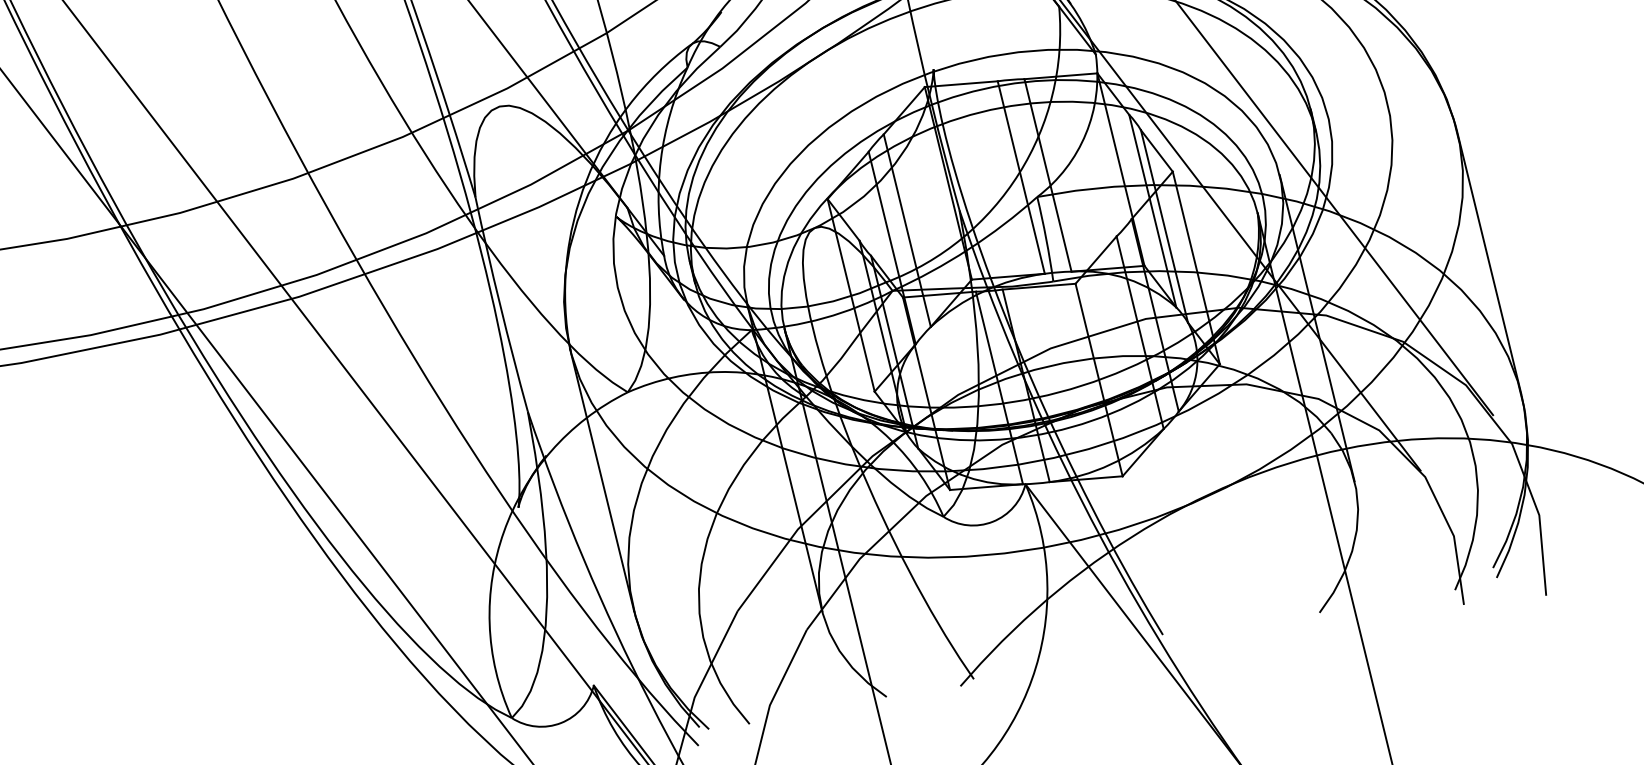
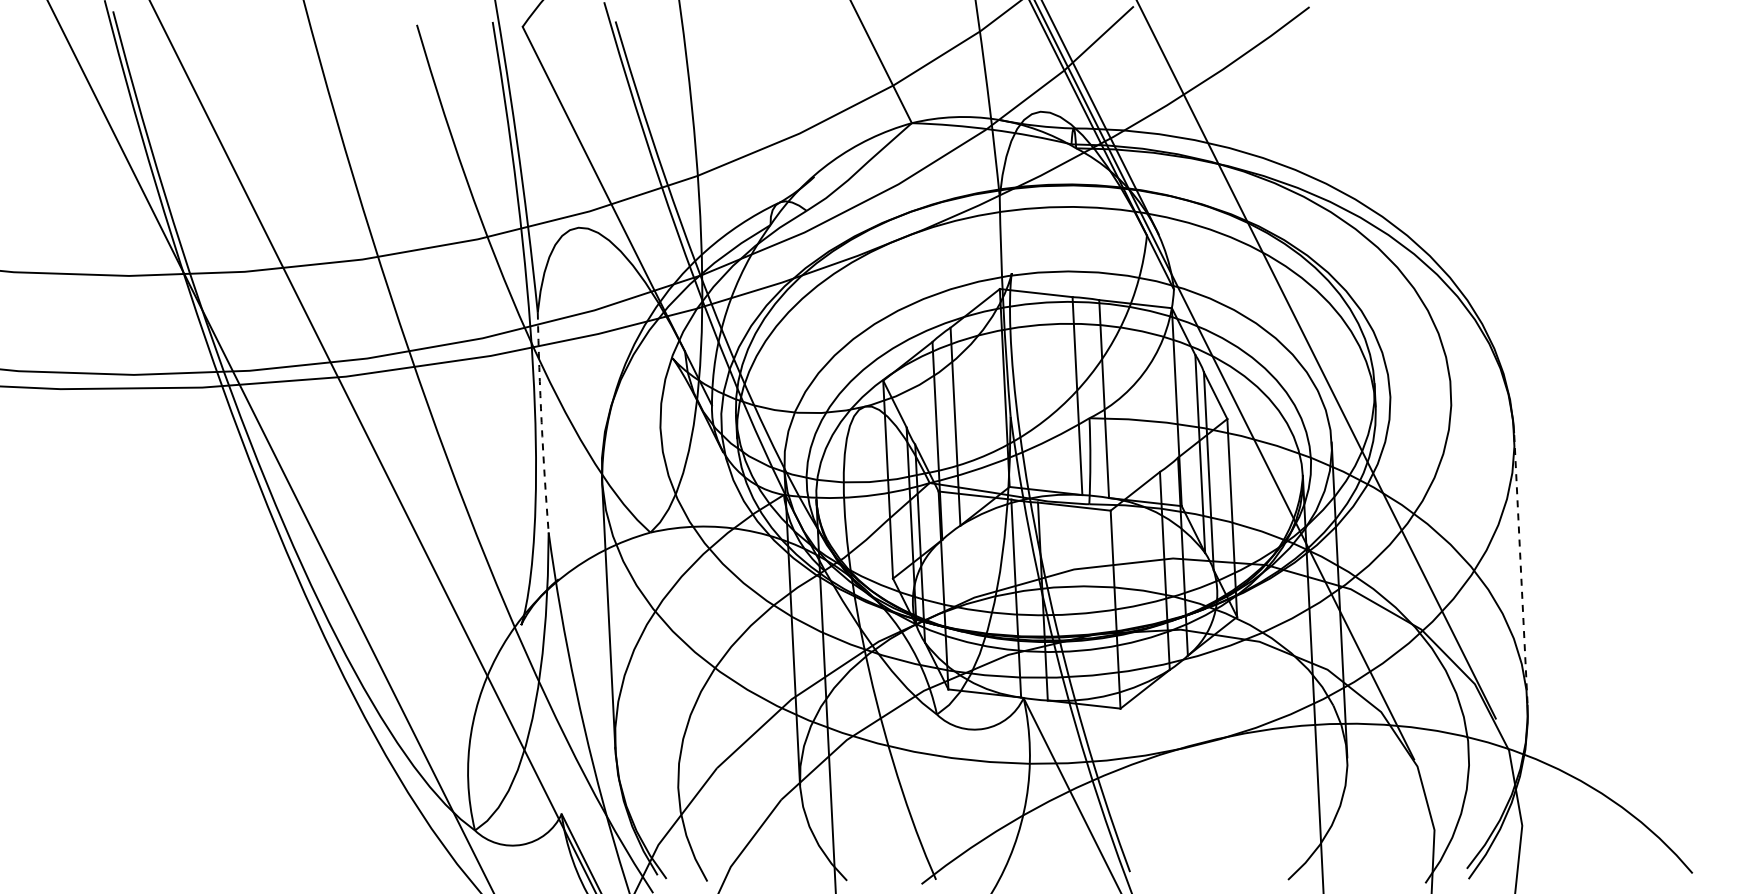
line: (1488, 262) -> (1520, 567), solid -> dashed
arc: (499, 304) -> (541, 422), solid -> dashed

